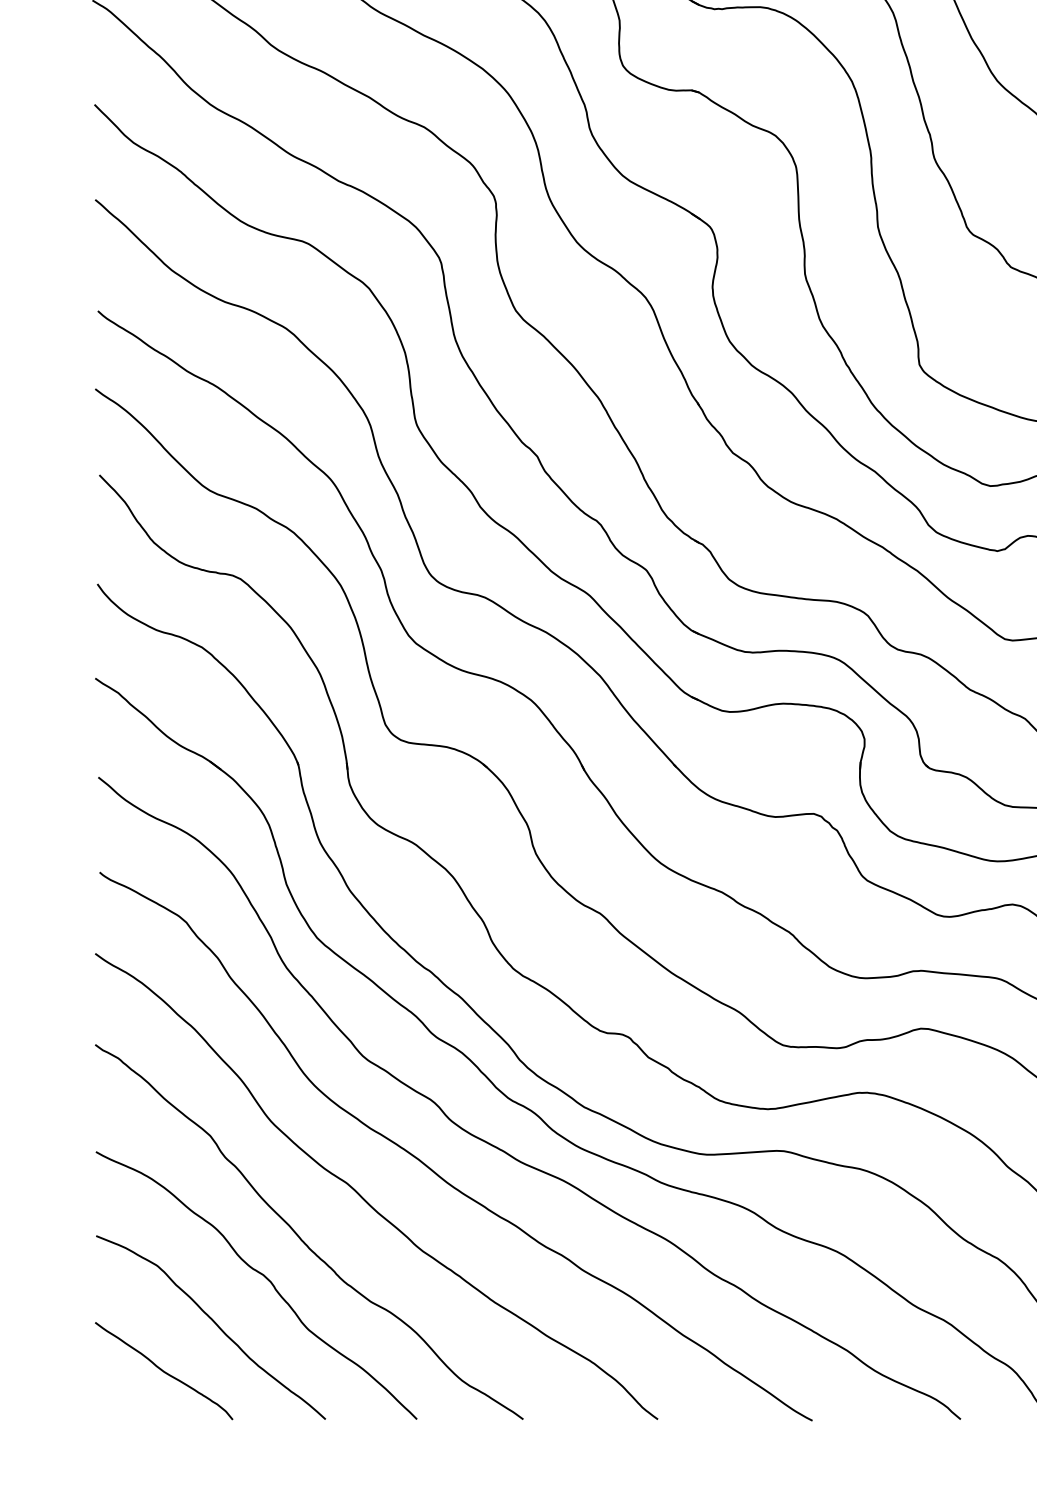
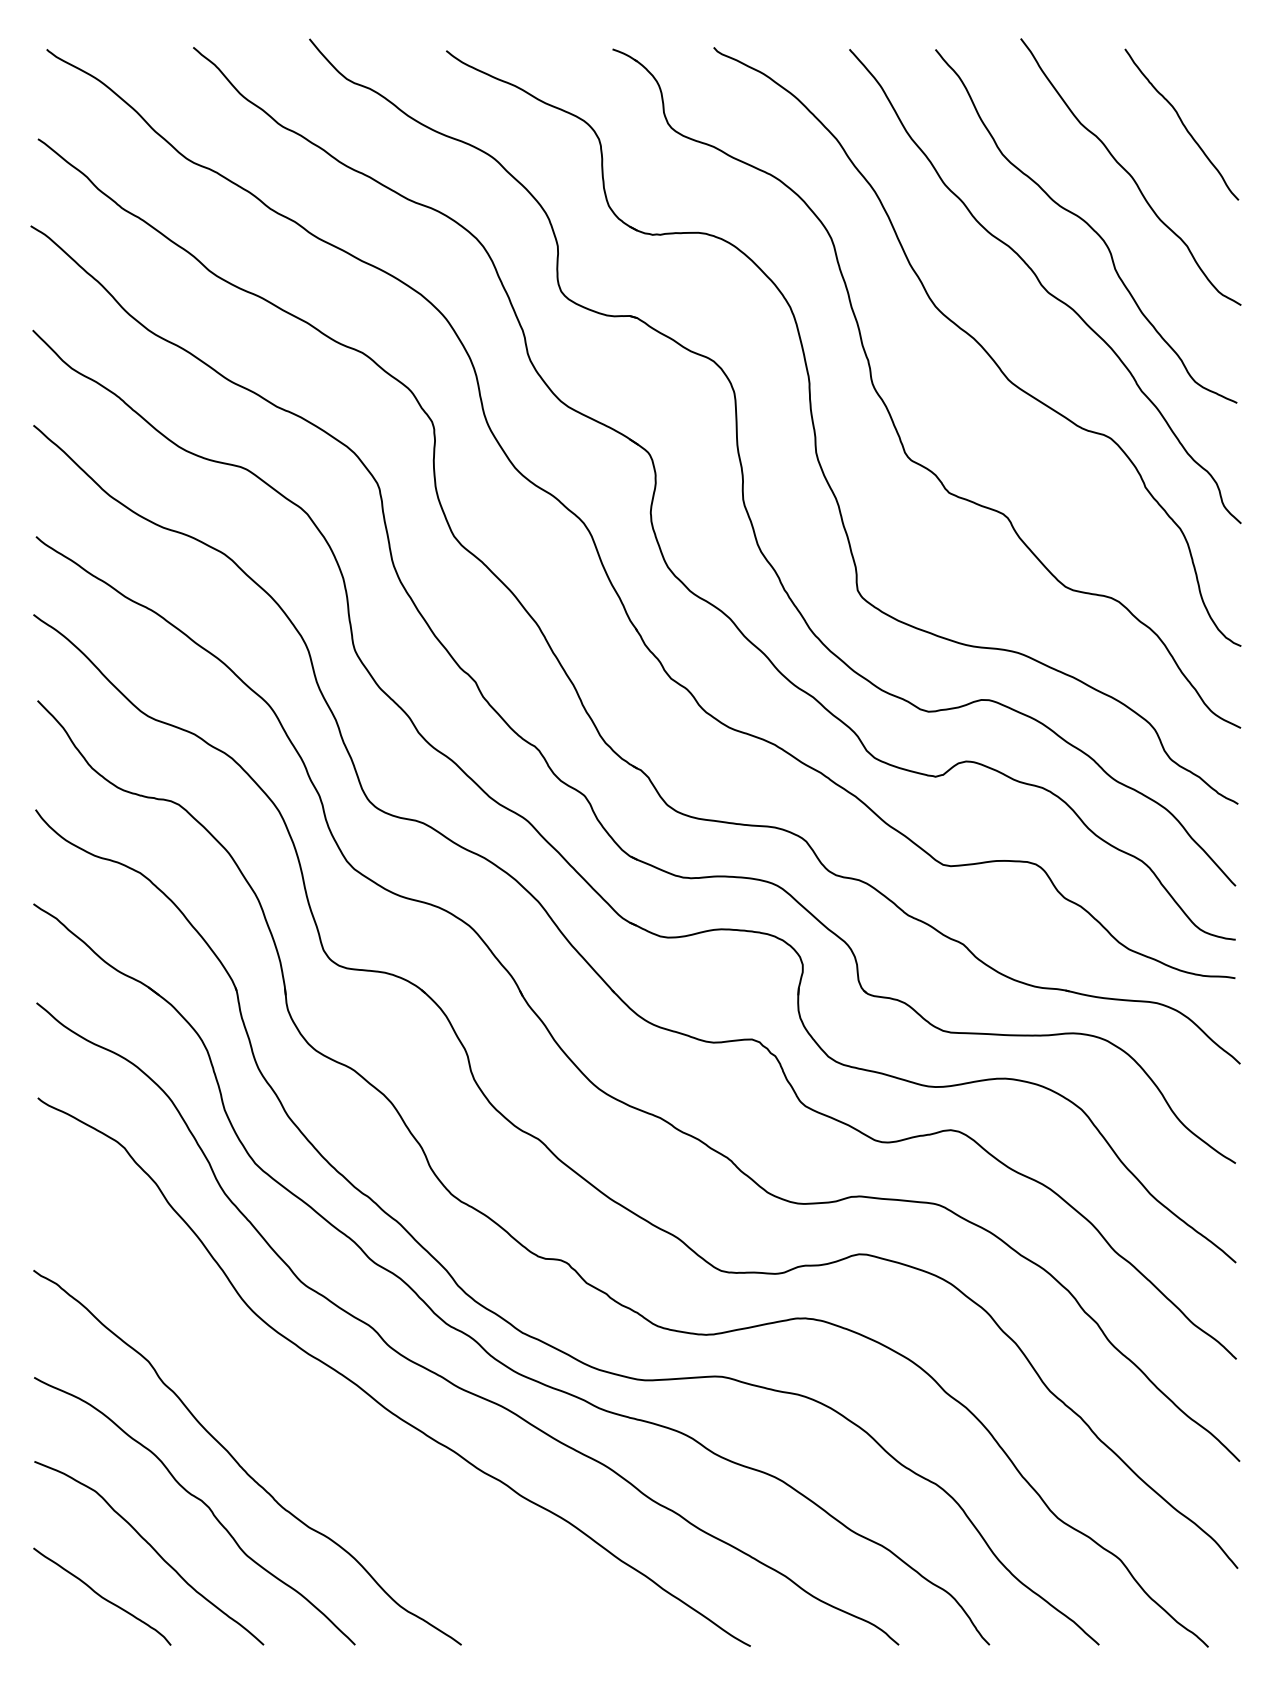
curve: (363, 1197) -> (301, 1423), removed

